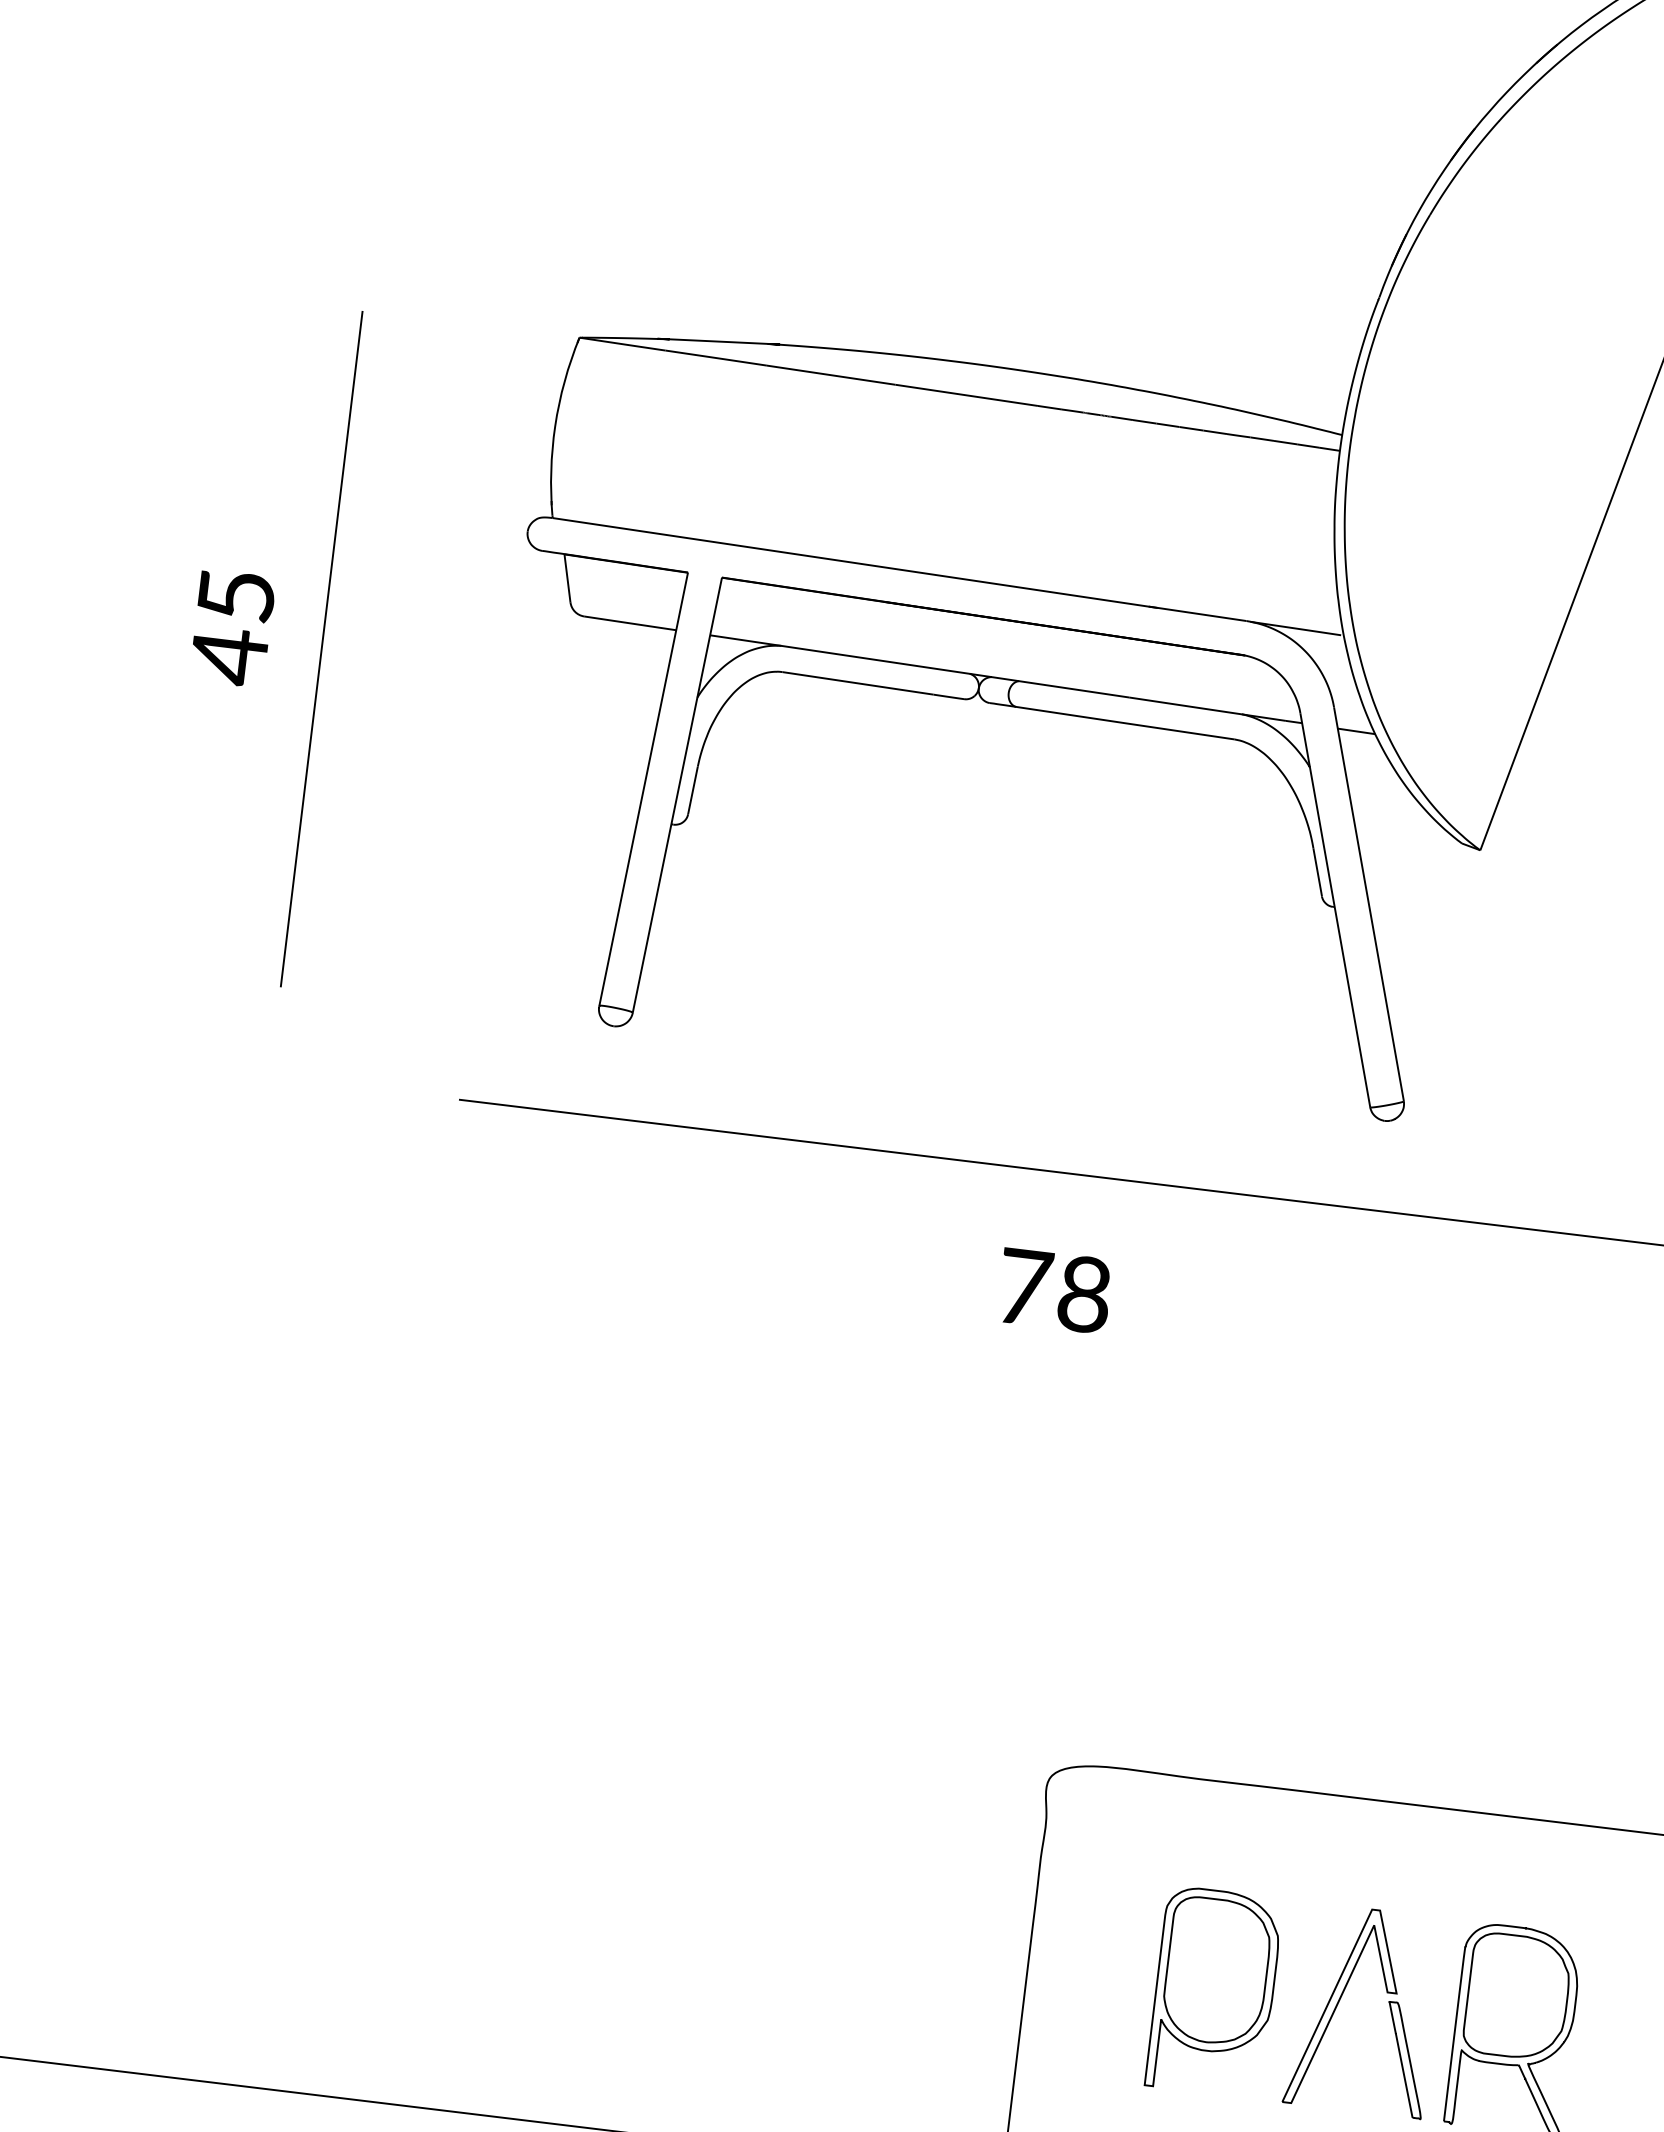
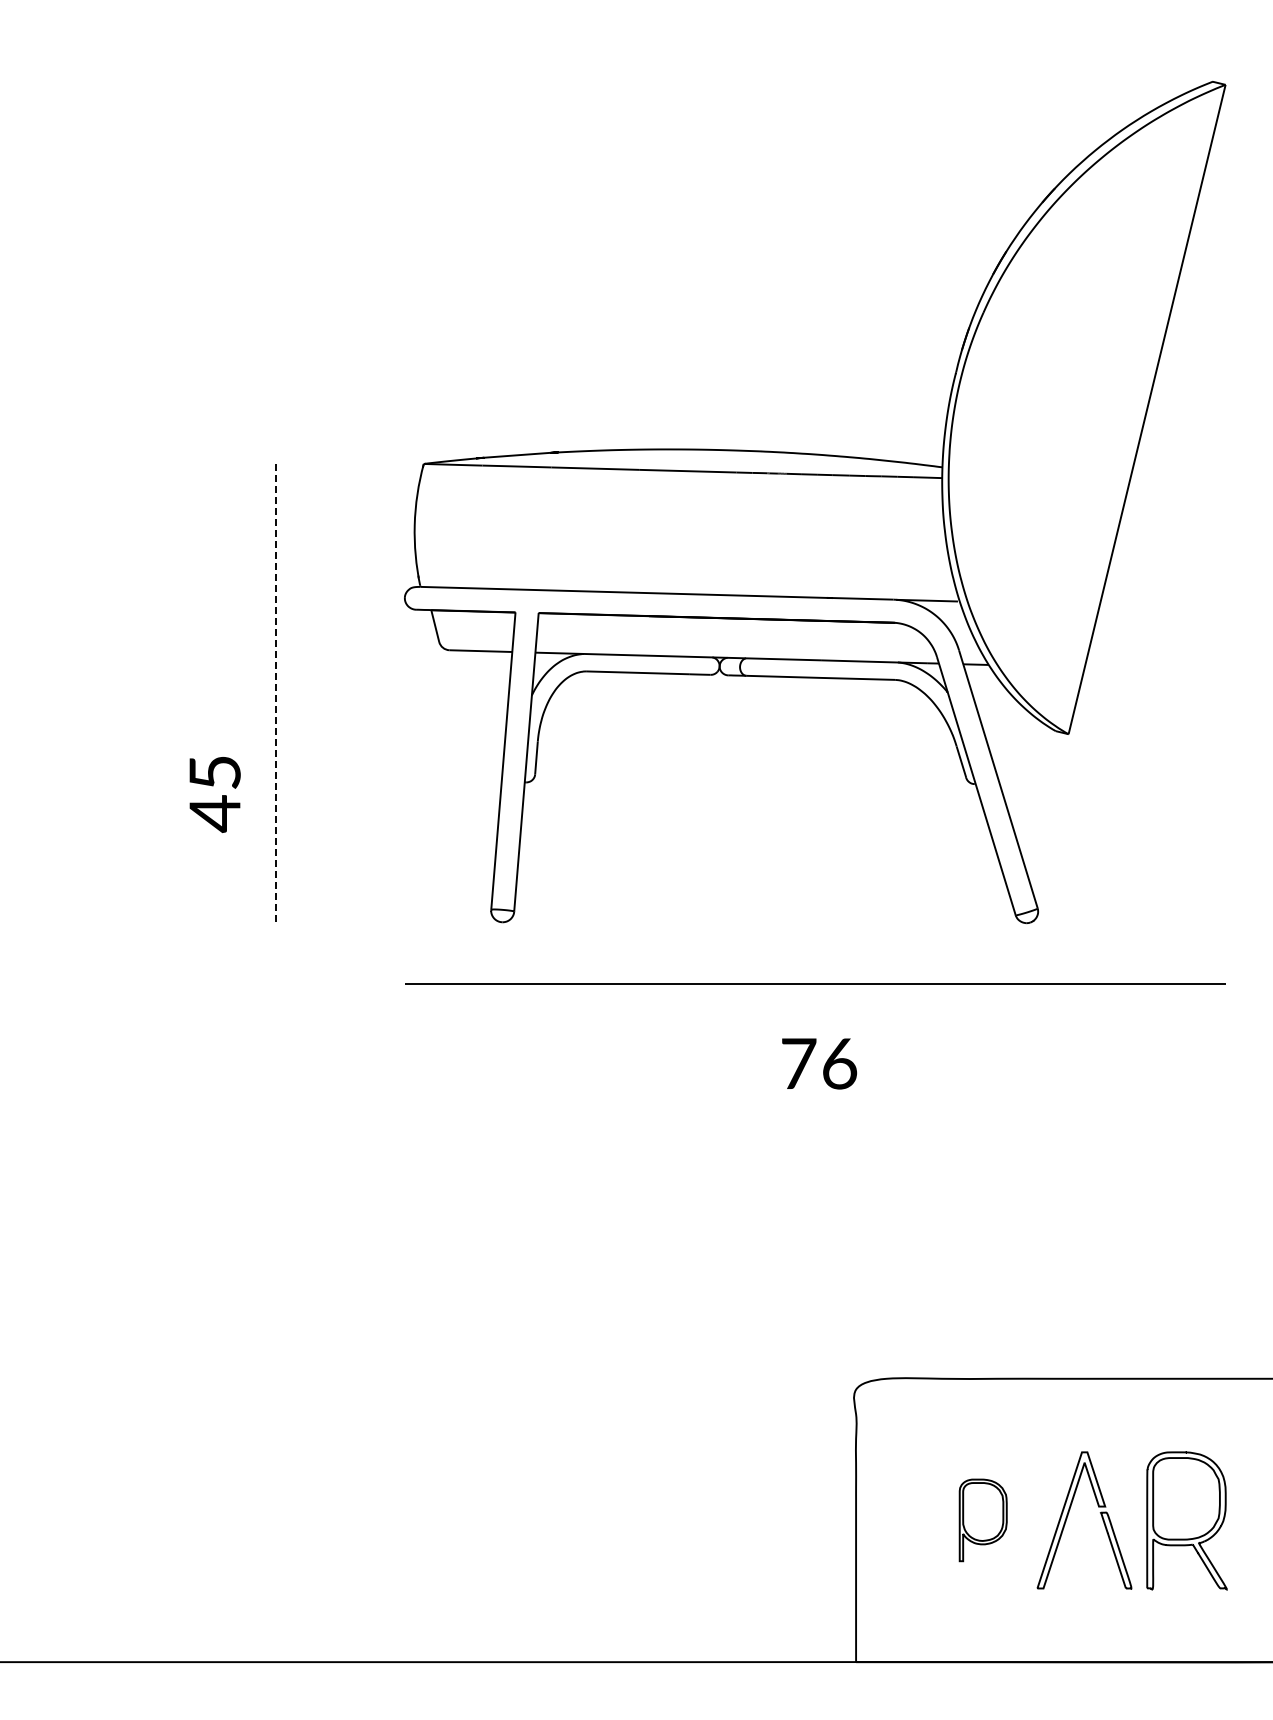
text: (231, 627) -> (214, 794), moved
line: (321, 649) -> (276, 693), solid -> dashed
text: (1084, 1294) -> (839, 1063), 78 -> 76
part: (1215, 1992) -> (983, 1520), size x0.6

